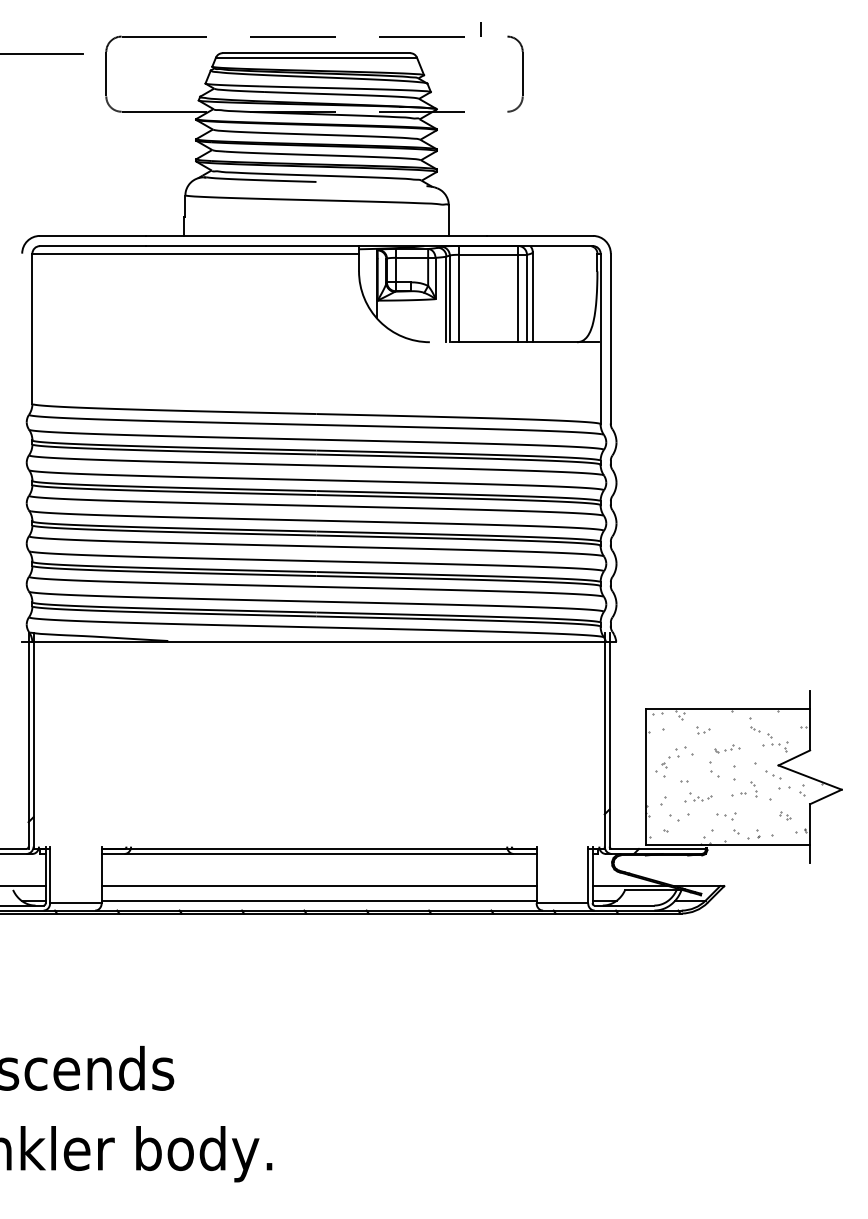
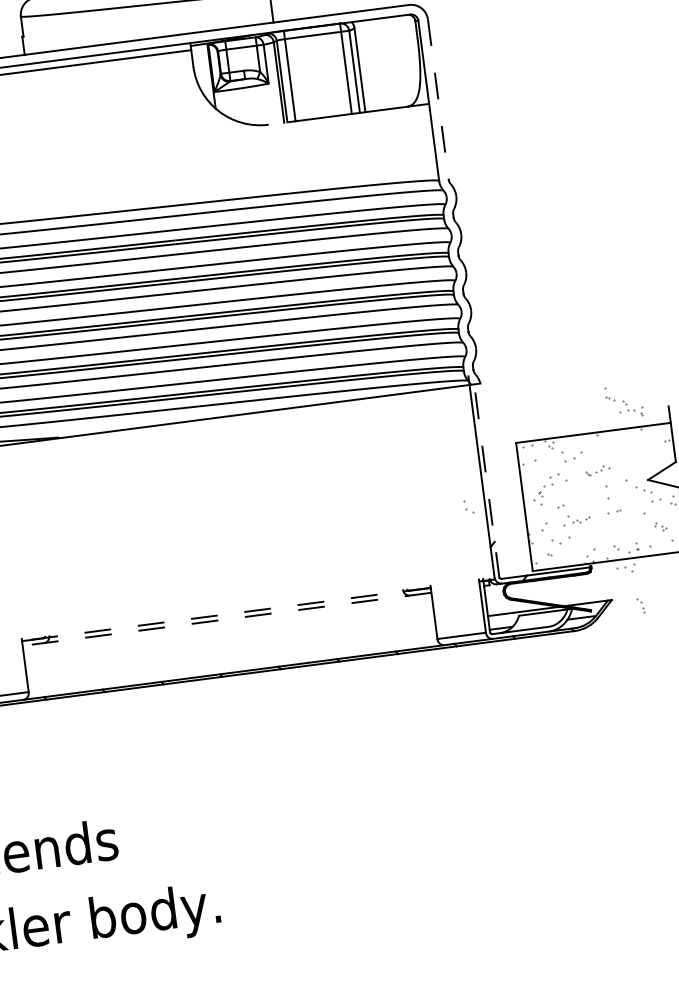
line: (610, 339) -> (438, 100), solid -> dashed
part: (703, 730) -> (573, 456), size x1.6
part: (768, 734) -> (623, 402), moved
line: (609, 740) -> (486, 477), solid -> dashed
part: (714, 769) -> (468, 507), moved
part: (753, 789) -> (640, 606), moved
part: (726, 816) -> (626, 568), moved
line: (318, 848) -> (225, 614), solid -> dashed
line: (318, 854) -> (226, 619), solid -> dashed
line: (318, 886) -> (230, 649), removed
line: (318, 900) -> (232, 663), removed

